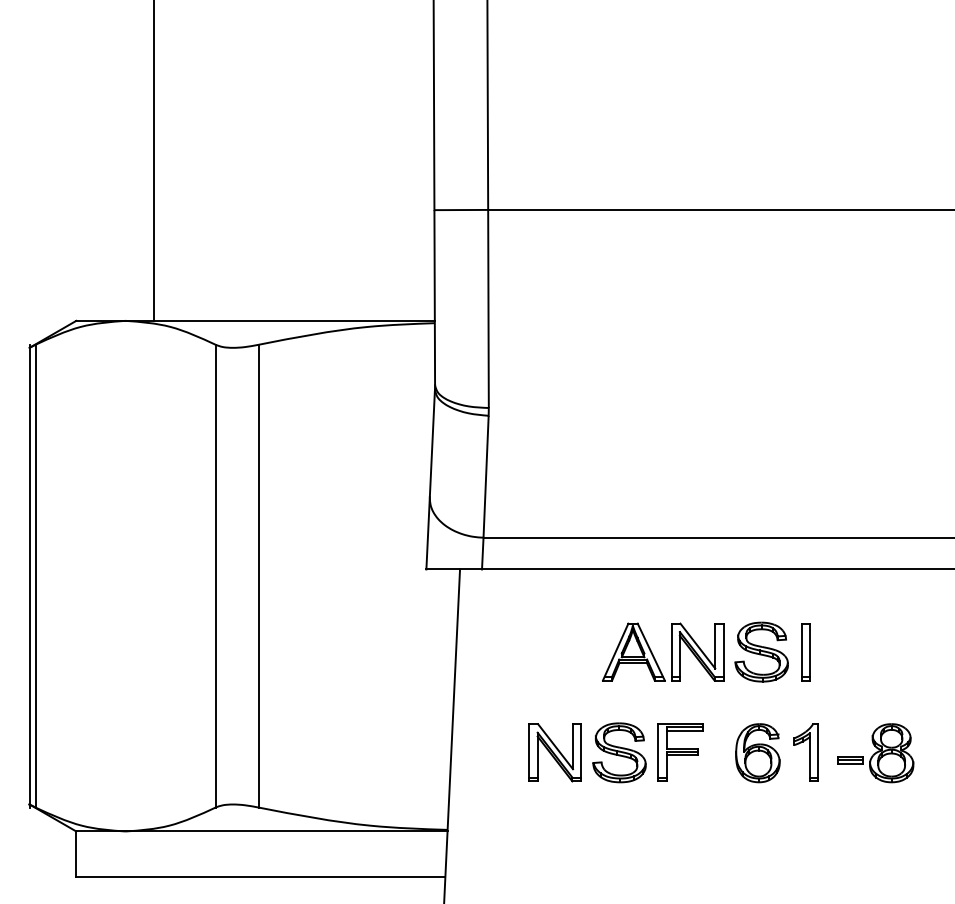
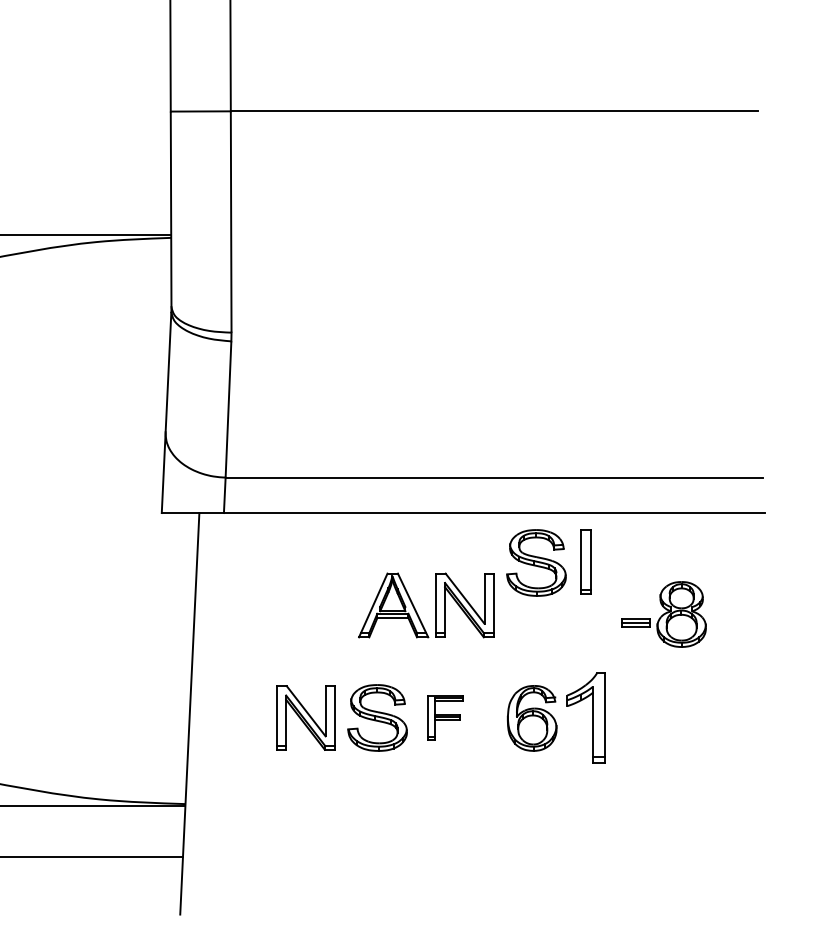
part: (761, 651) -> (536, 562), moved
part: (805, 652) -> (585, 562), moved
part: (680, 752) -> (445, 717), size x0.7
part: (805, 752) -> (585, 717), size x1.4
part: (875, 753) -> (663, 614), moved

